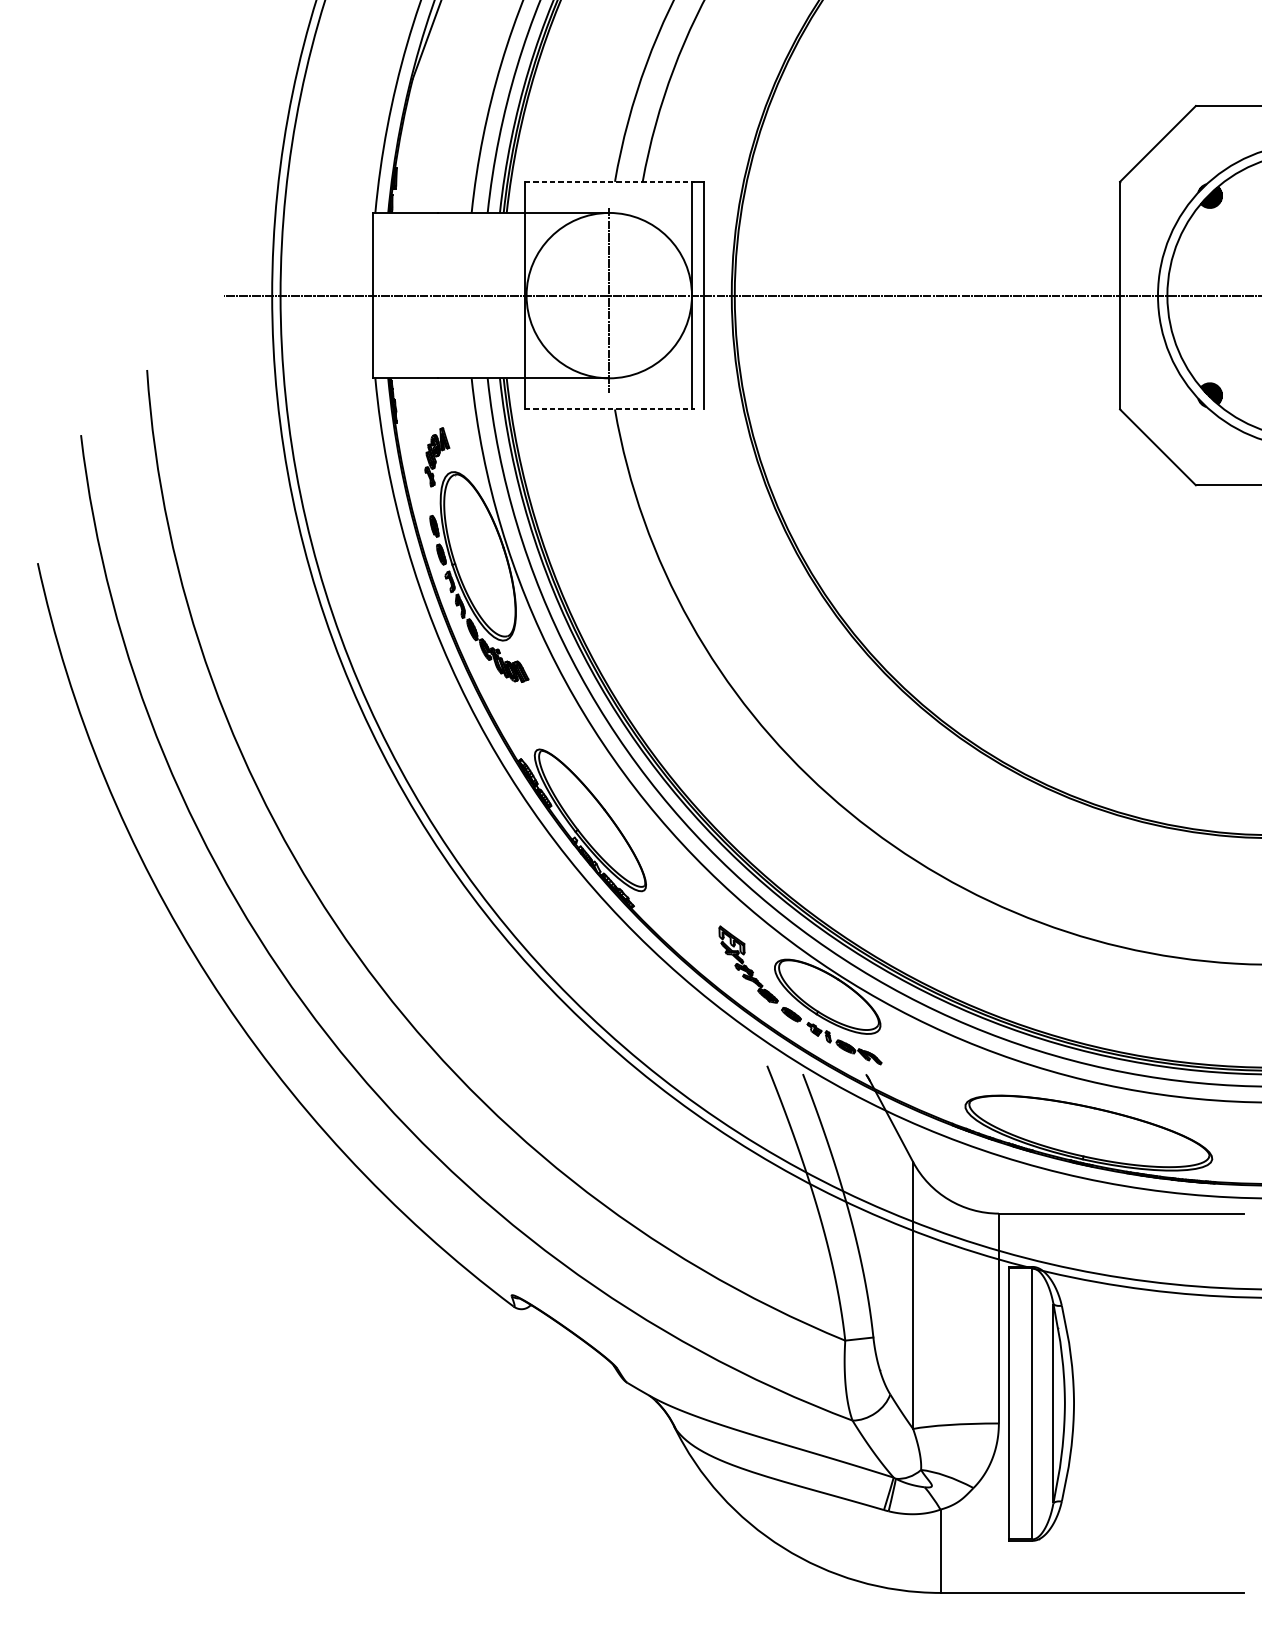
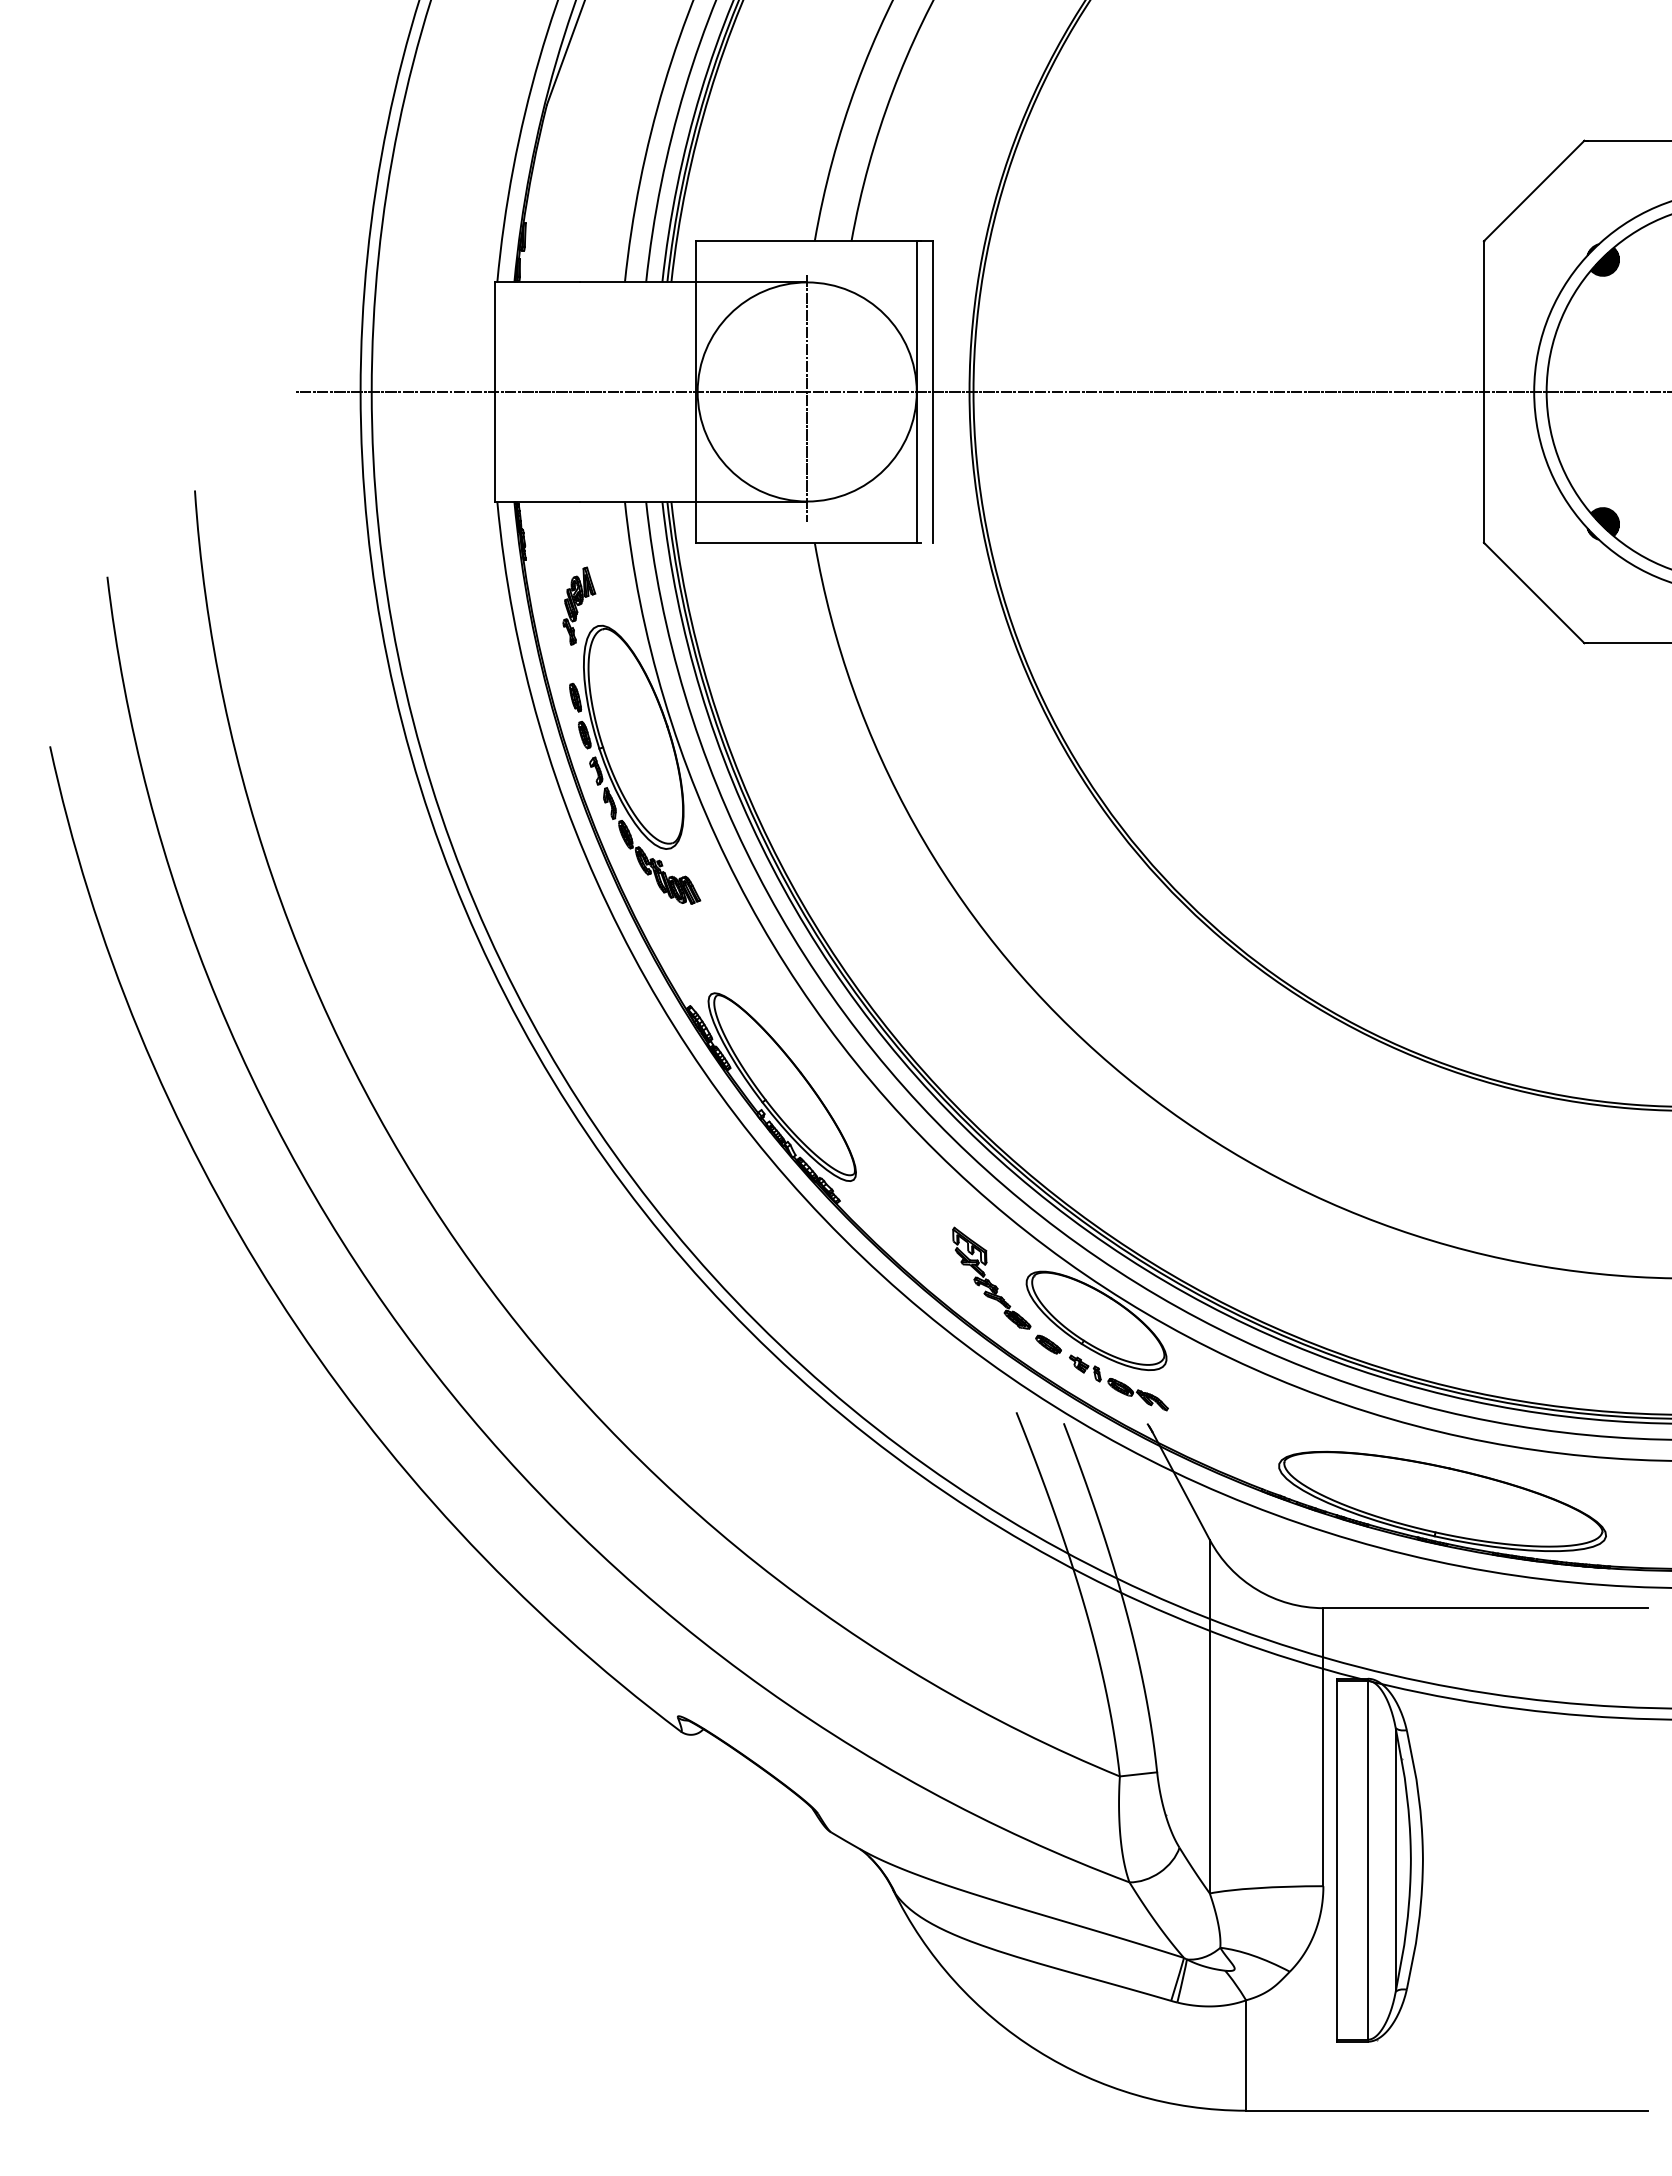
line: (610, 182) -> (808, 241), dashed -> solid
line: (610, 409) -> (808, 542), dashed -> solid

